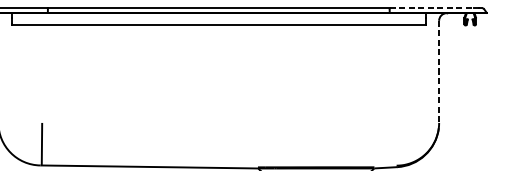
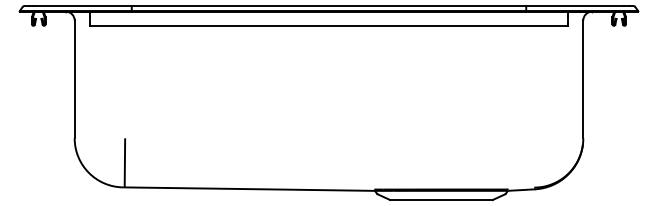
line: (431, 7) -> (574, 5), dashed -> solid
line: (439, 71) -> (583, 79), dashed -> solid

